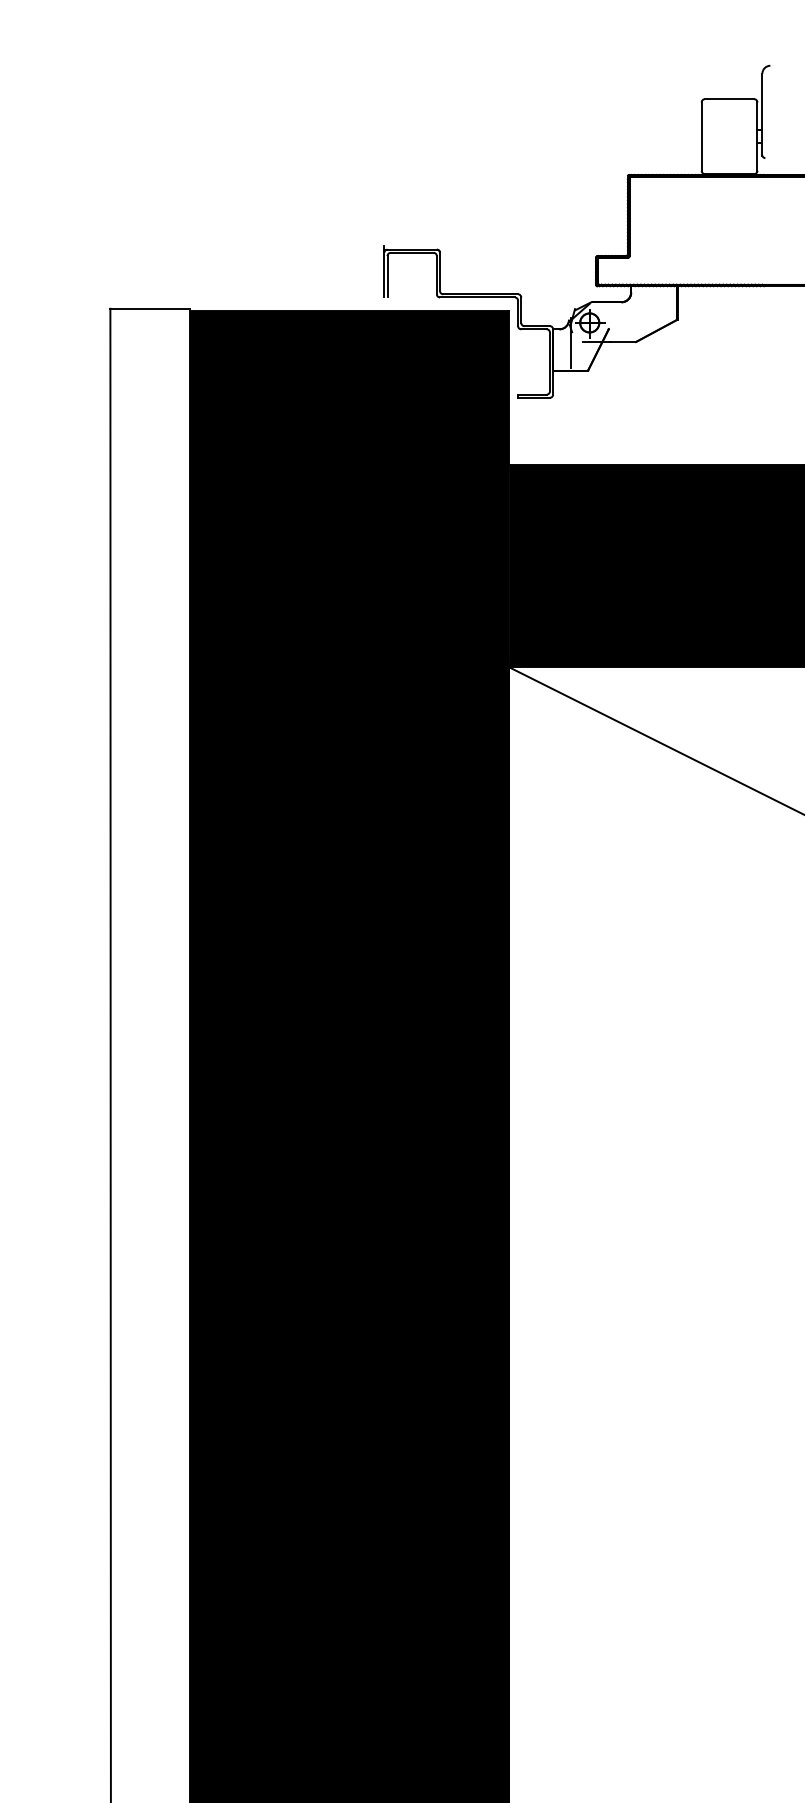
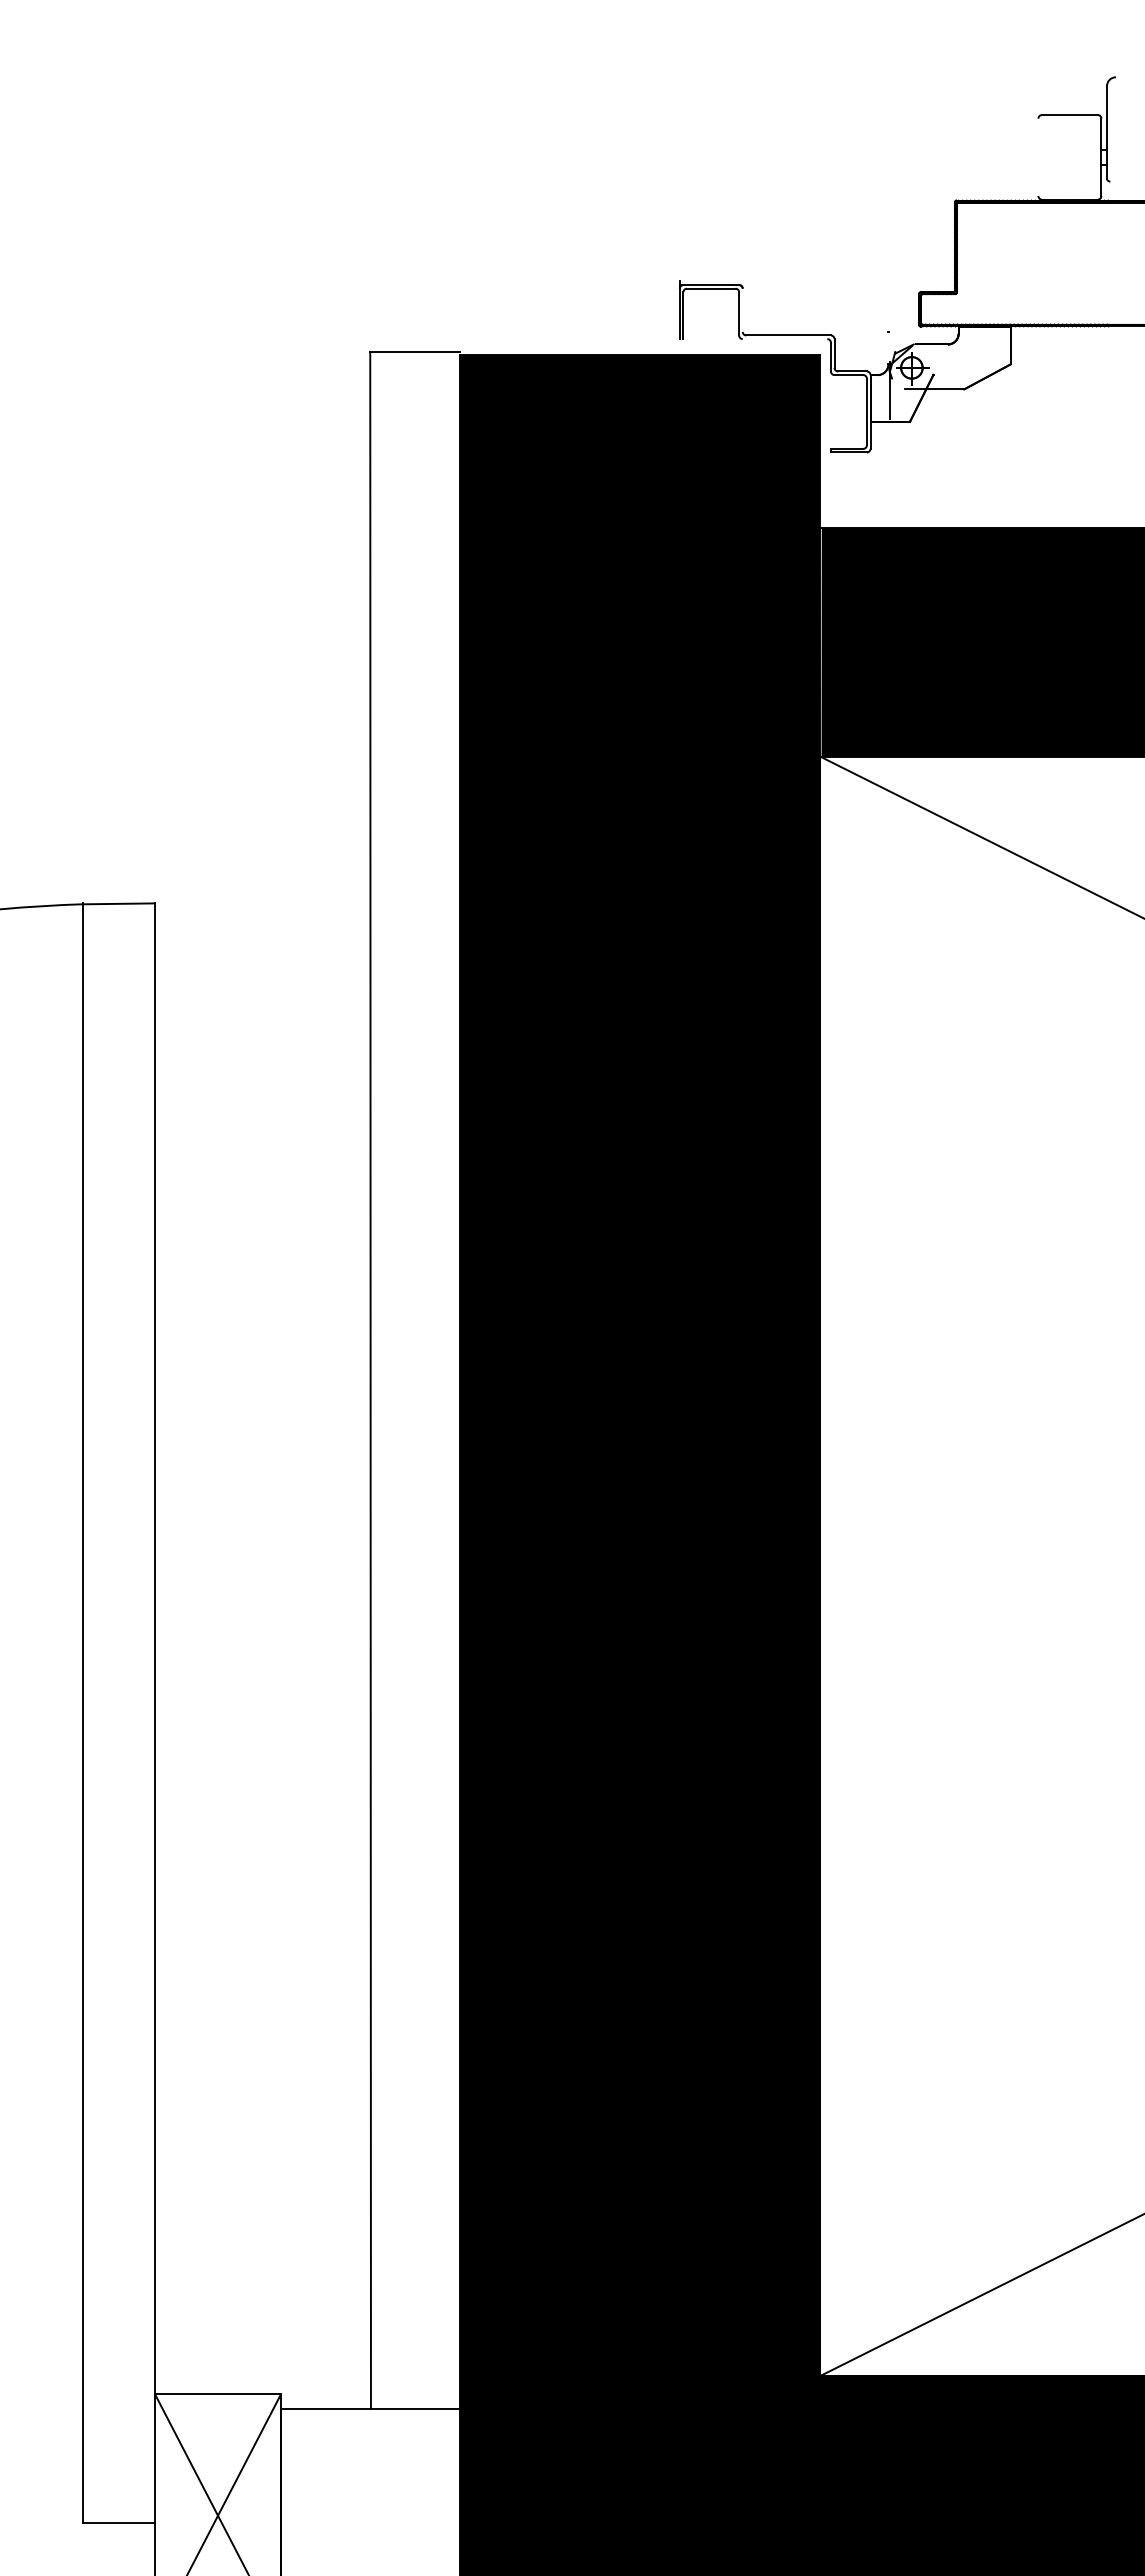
line: (701, 136) -> (1038, 157), removed
line: (439, 271) -> (742, 309), removed
line: (476, 297) -> (784, 339), removed

